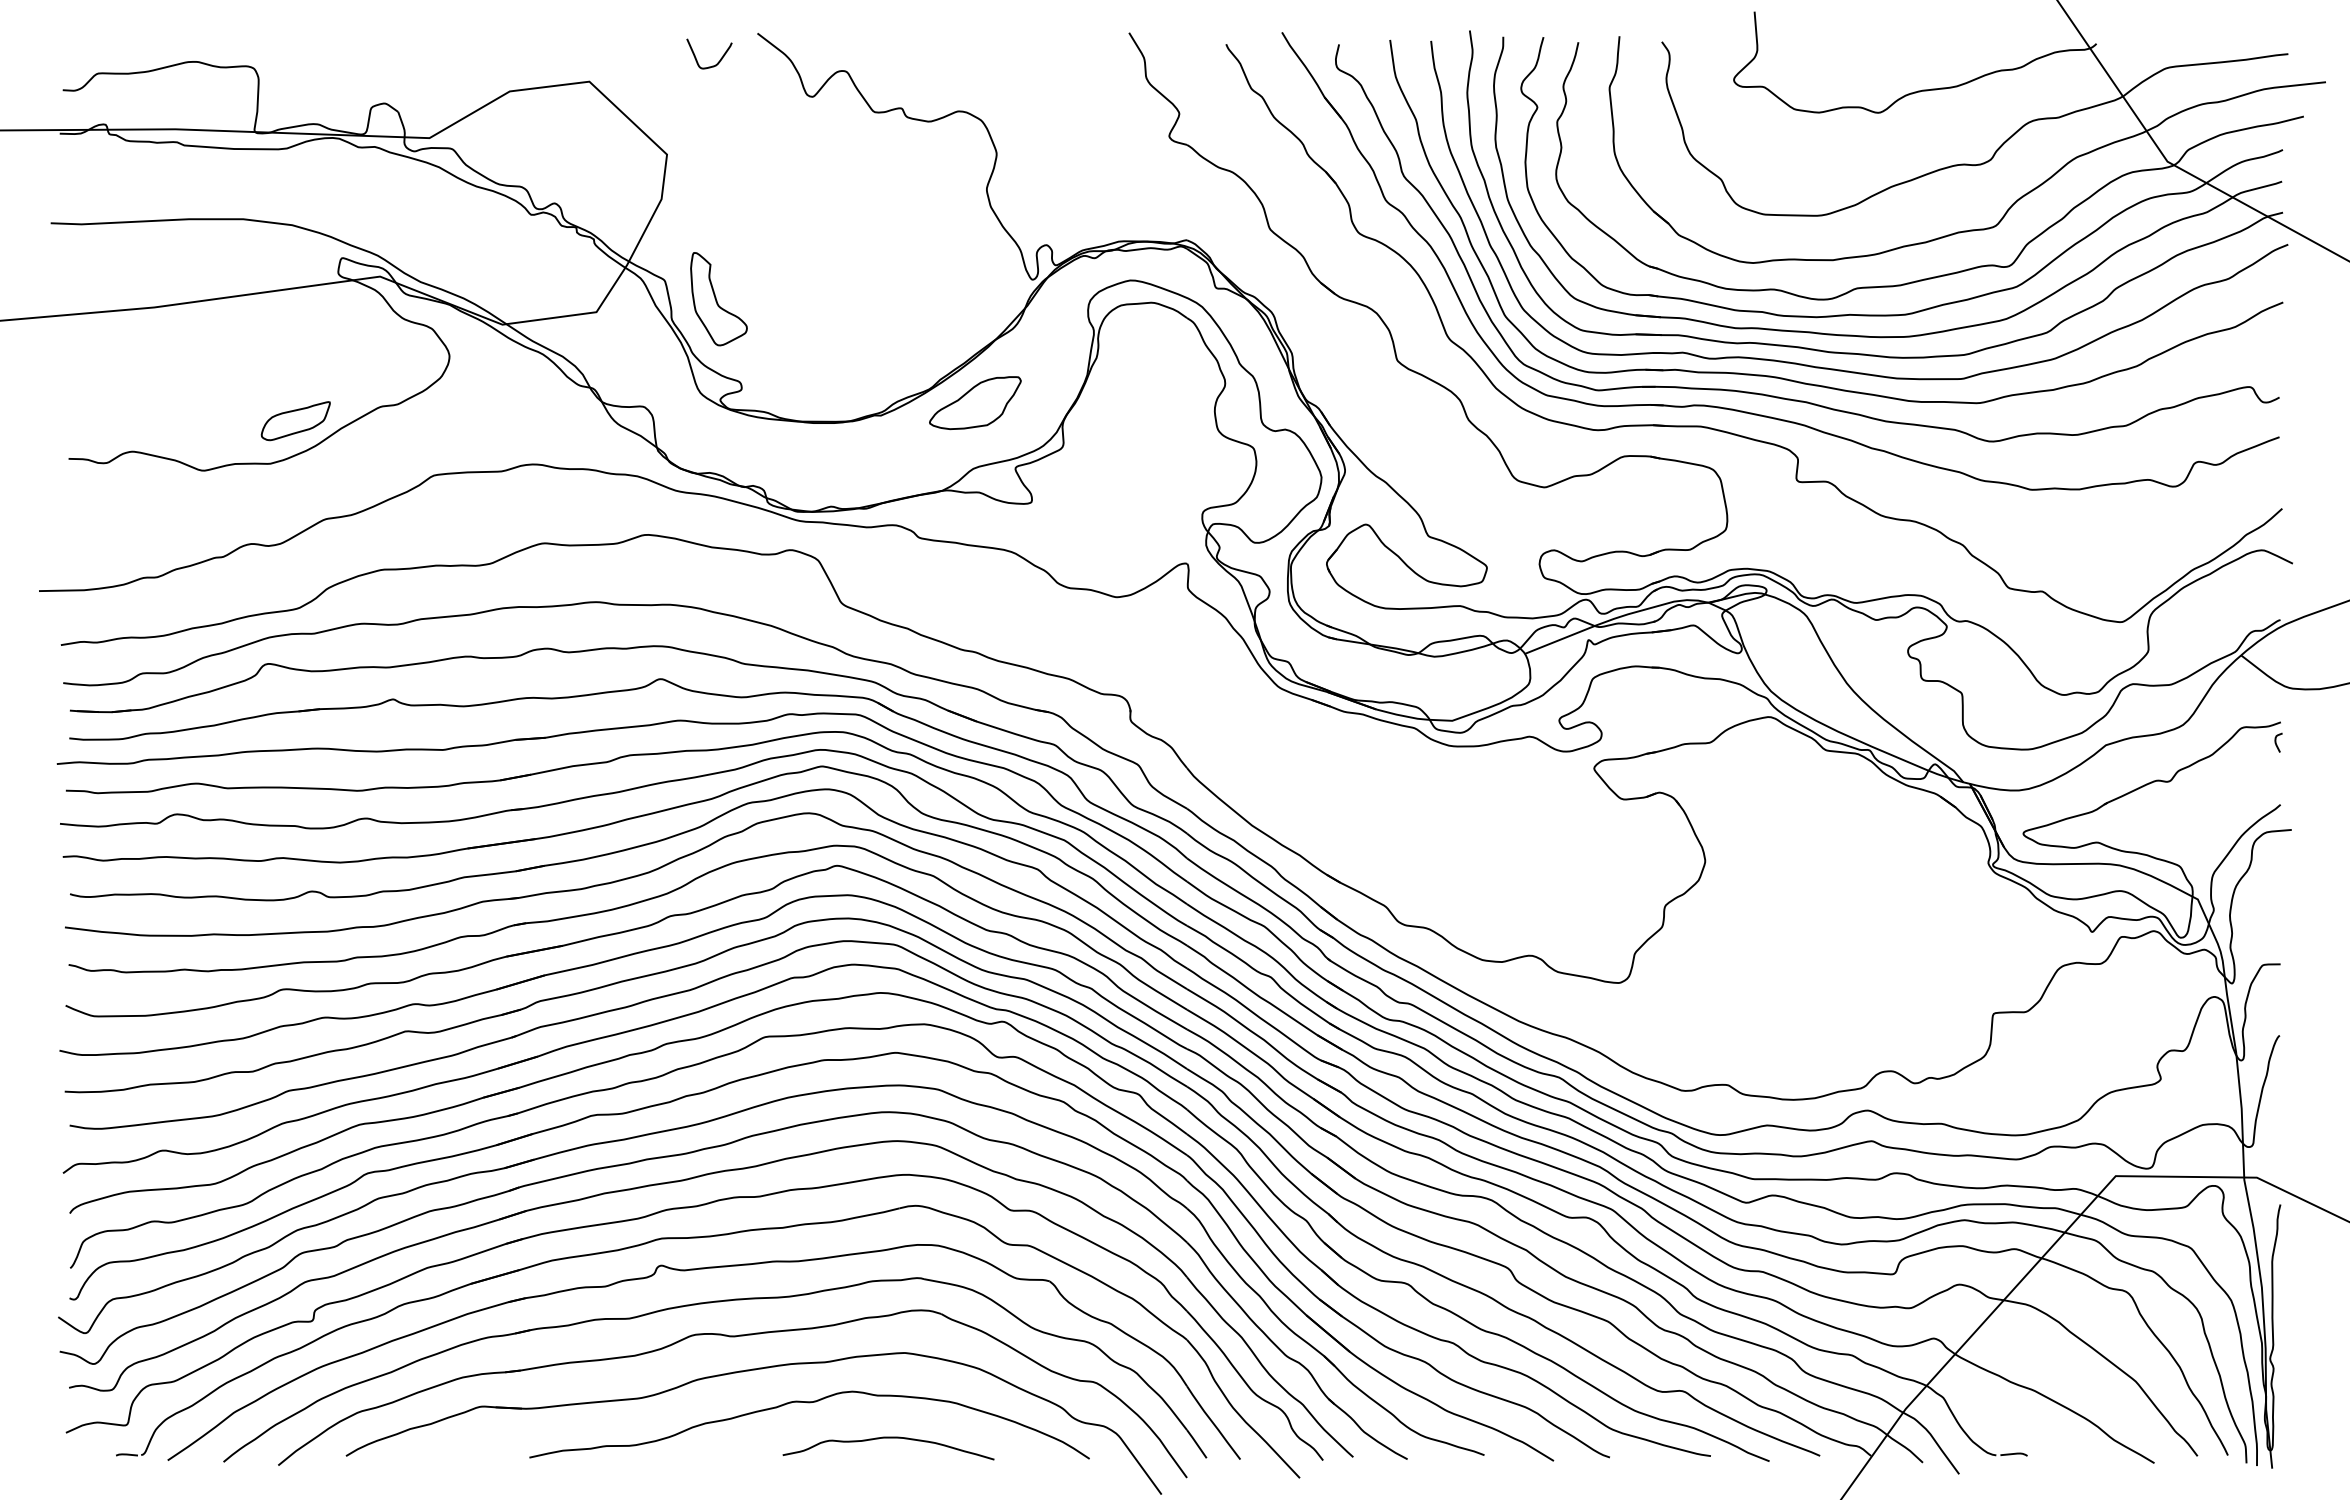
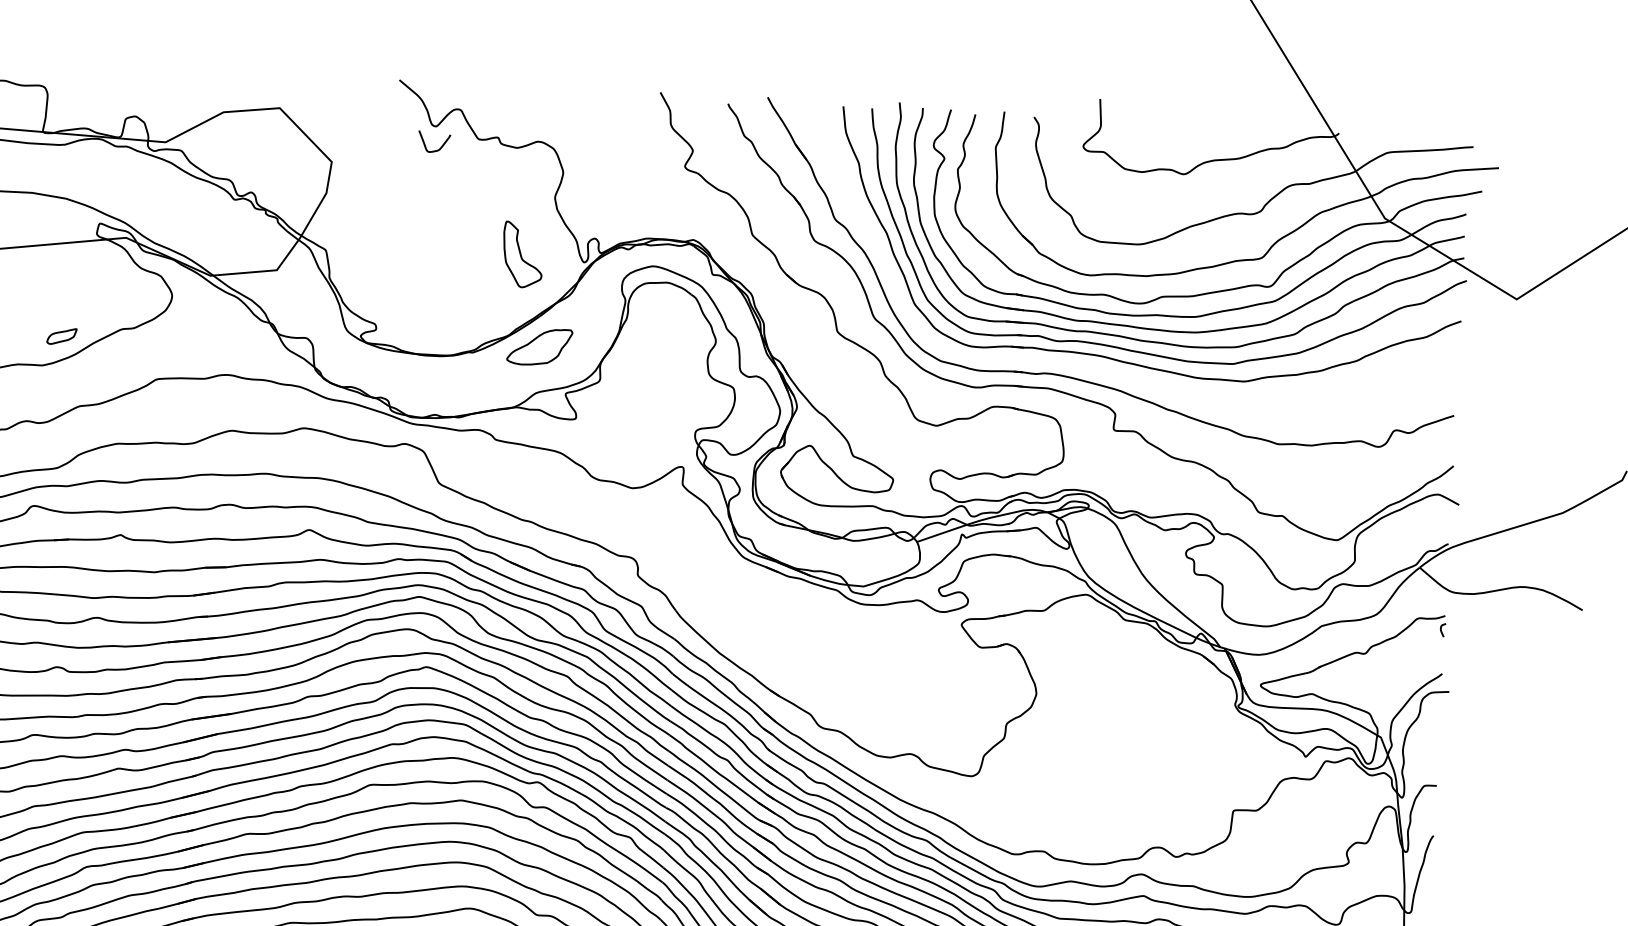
curve: (718, 61) -> (440, 147), moved
part: (718, 299) -> (522, 255), moved
part: (1779, 396) -> (1104, 370), removed
part: (295, 421) -> (61, 336), size x0.6

